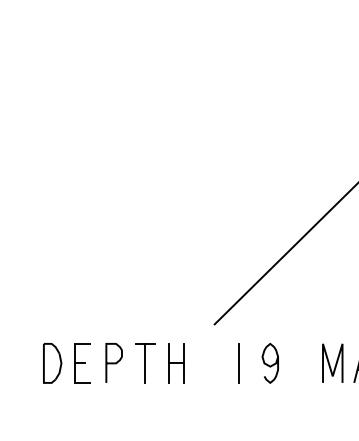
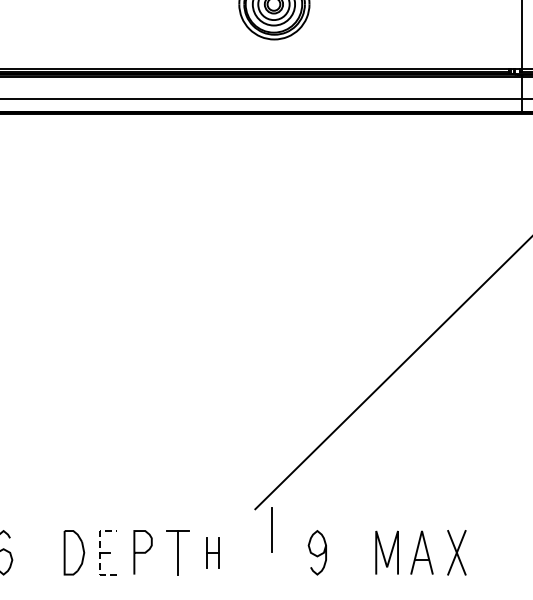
line: (75, 363) -> (99, 552), solid -> dashed
part: (176, 363) -> (212, 552), size x0.7
line: (239, 363) -> (271, 529), moved

